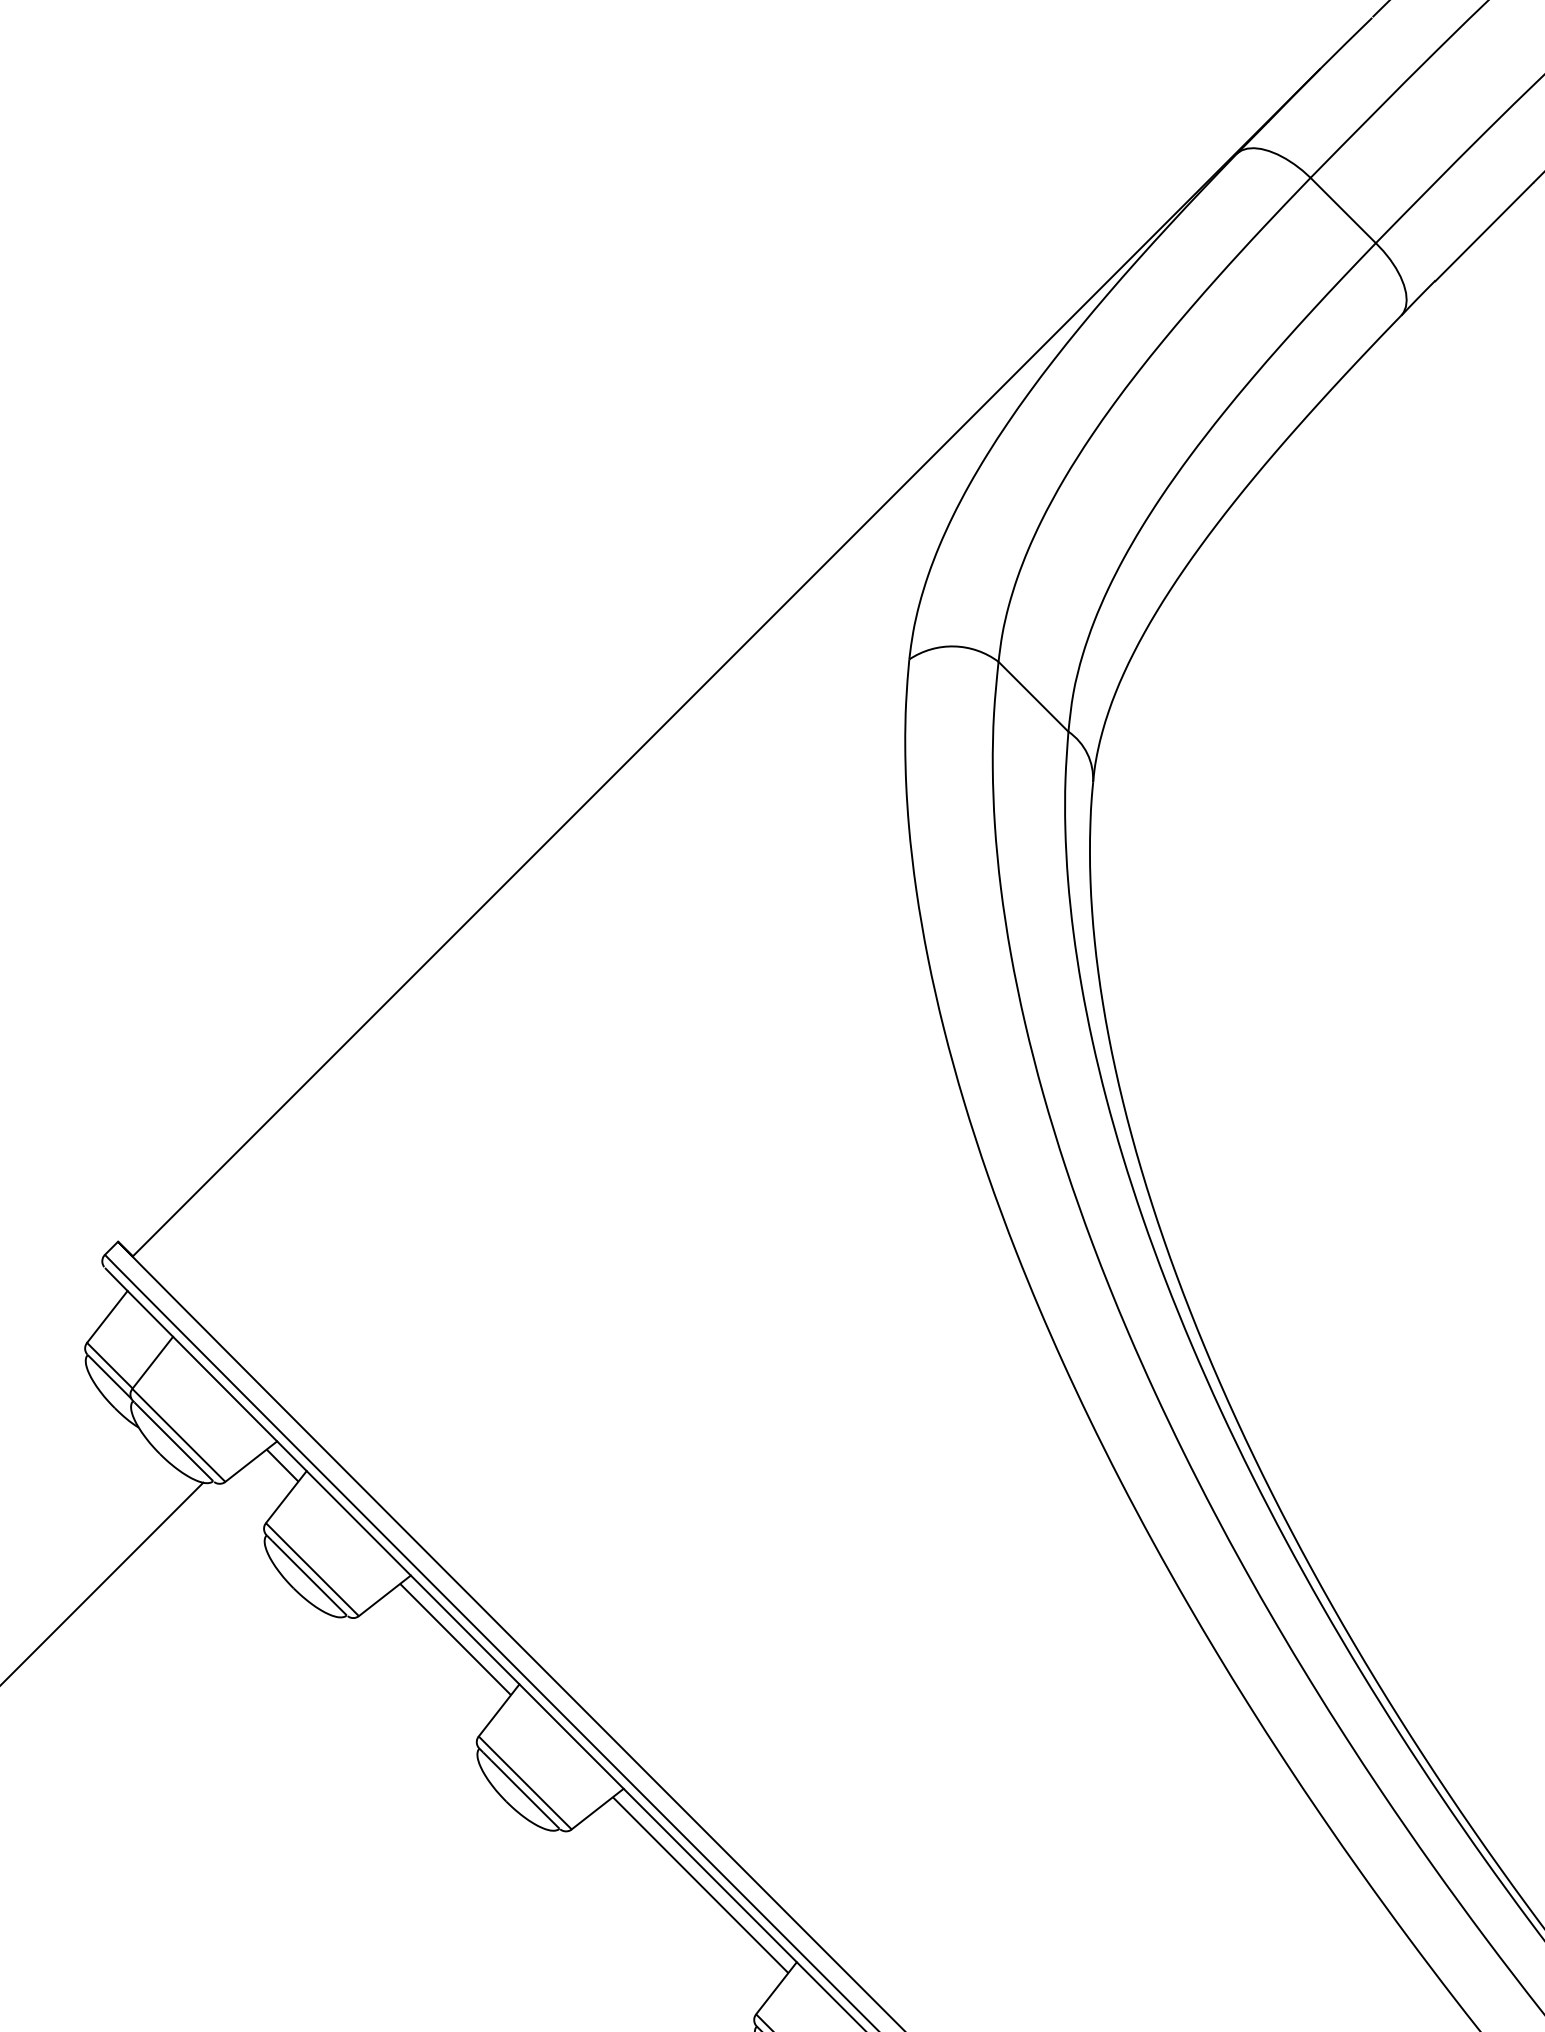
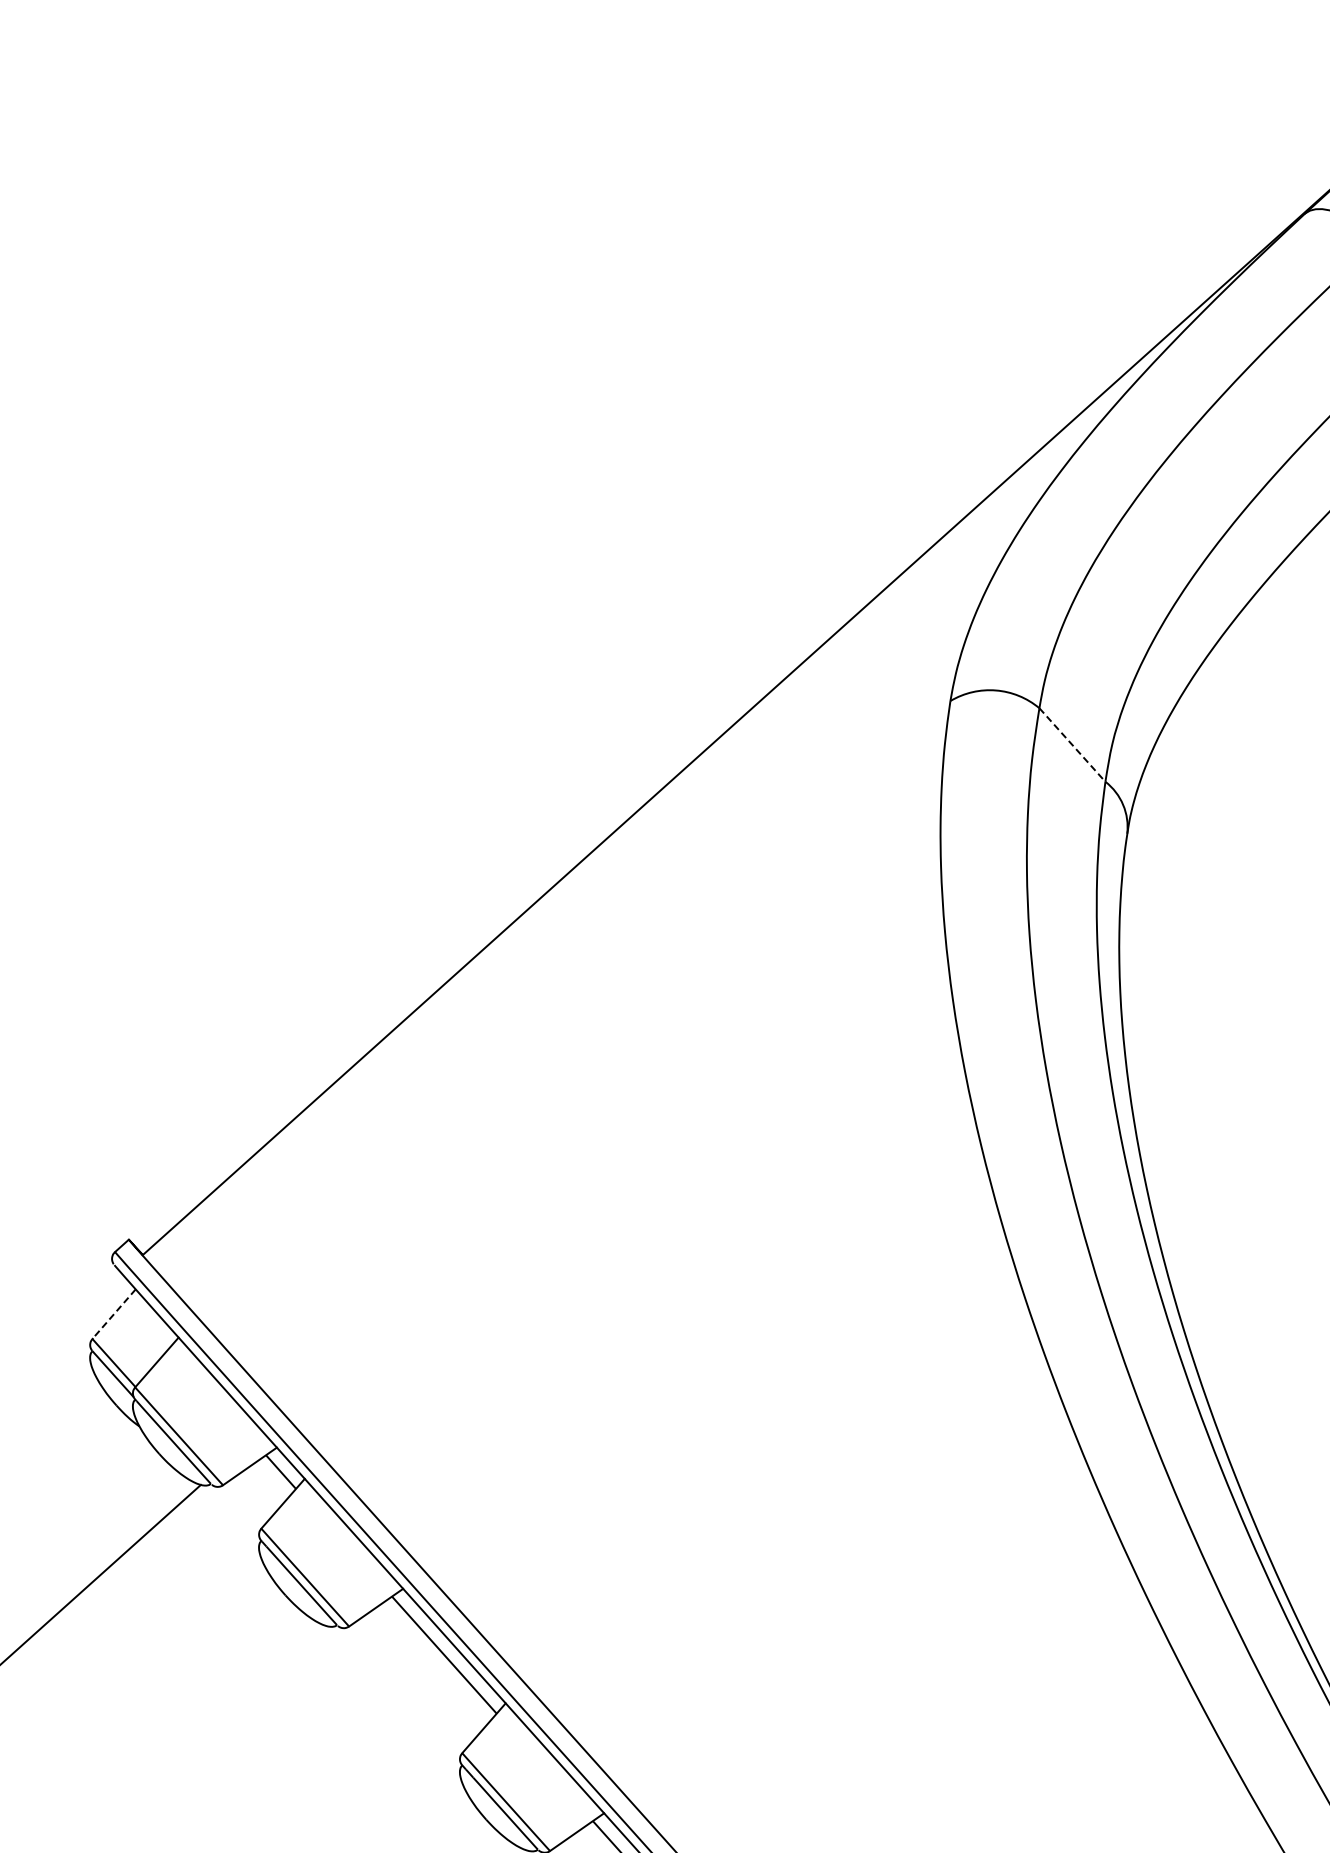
line: (1033, 697) -> (1072, 745), solid -> dashed
line: (107, 1316) -> (114, 1313), solid -> dashed

